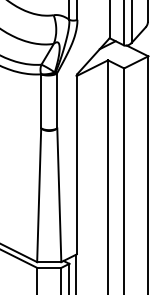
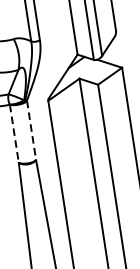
line: (57, 100) -> (31, 130), solid -> dashed
line: (41, 101) -> (14, 133), solid -> dashed

